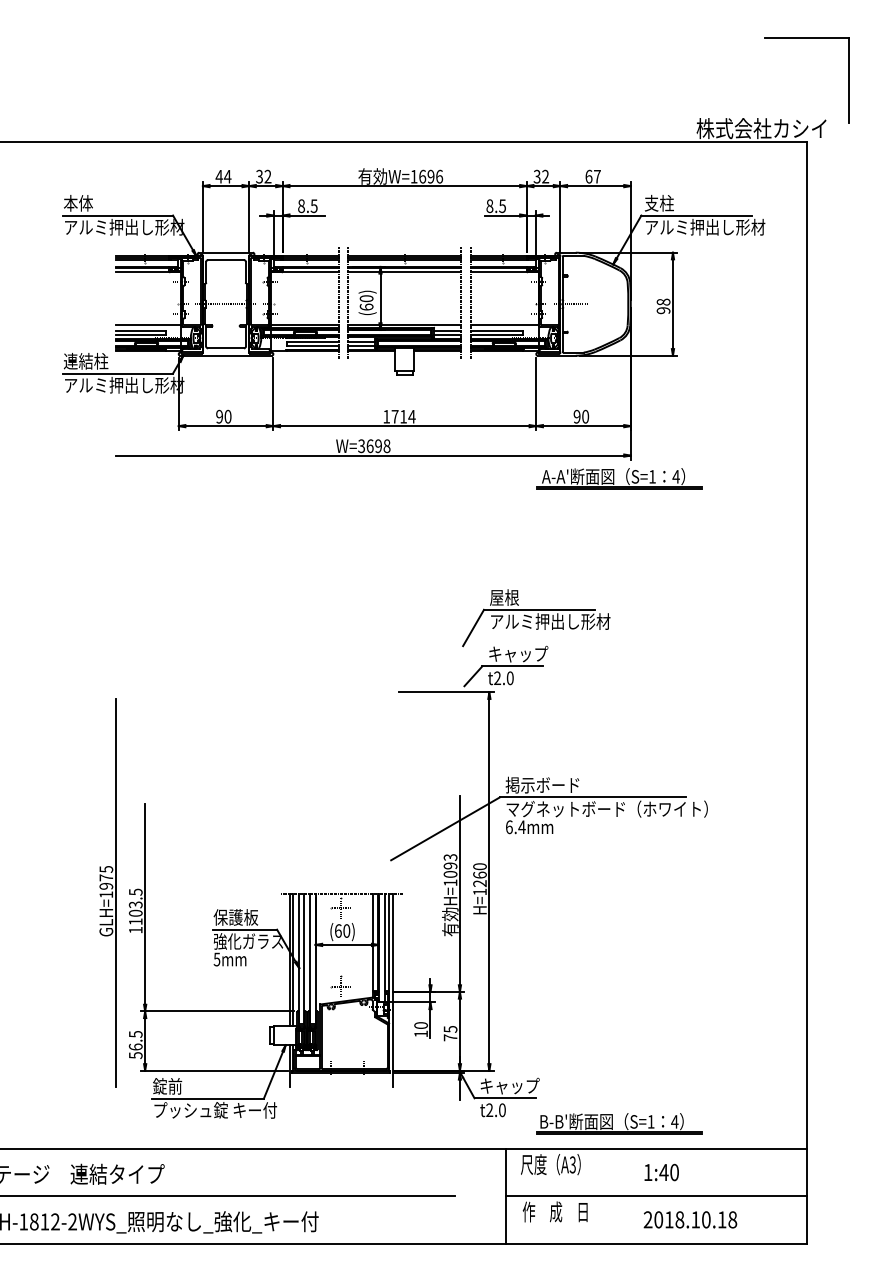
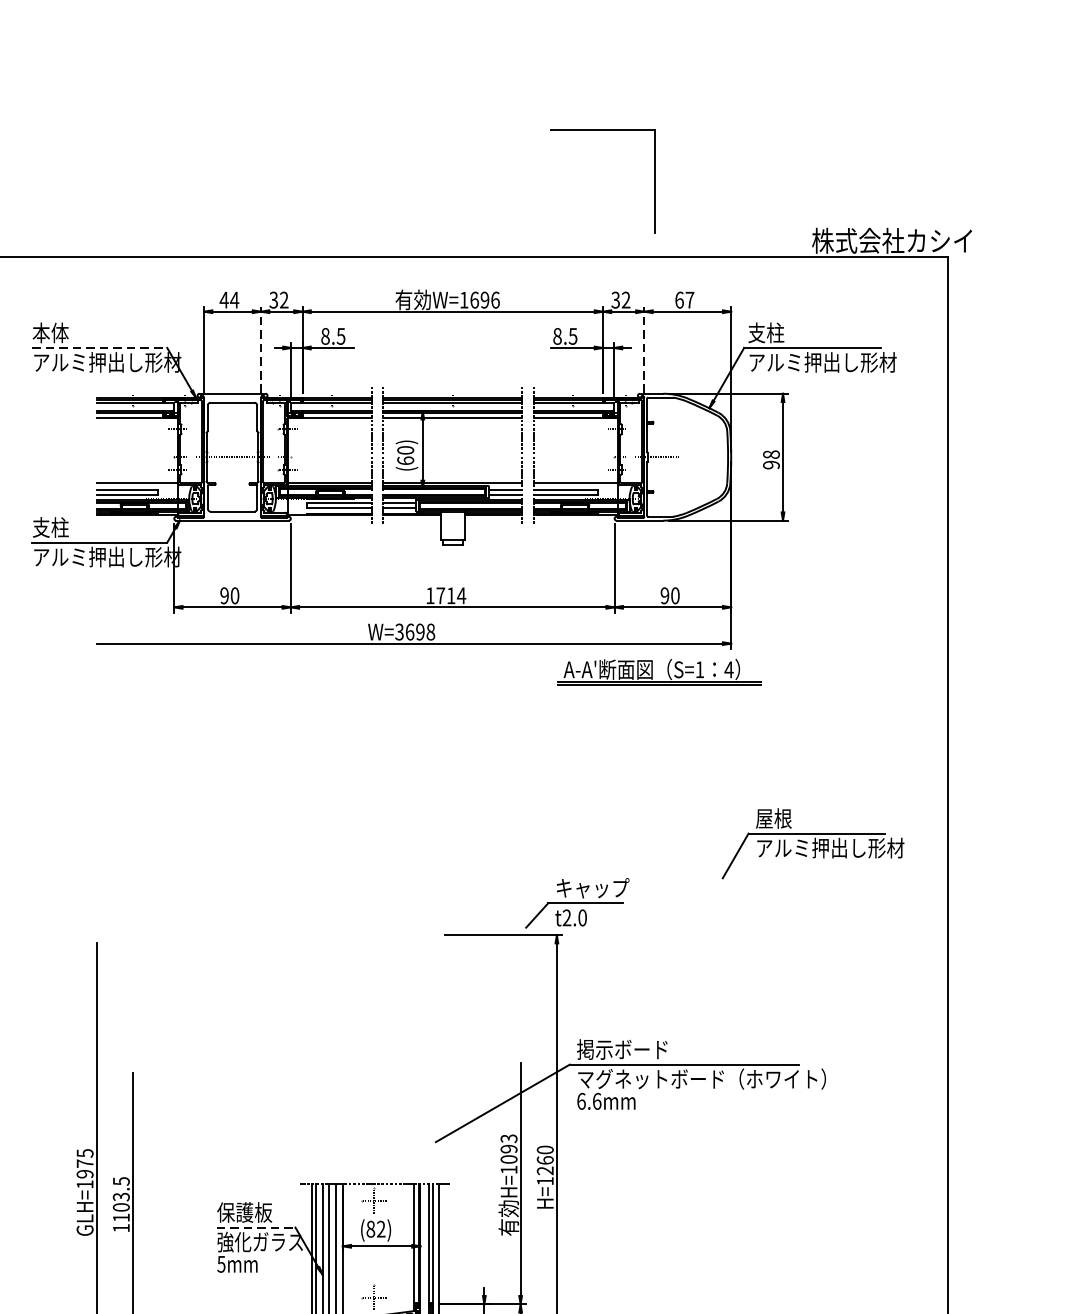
part: (806, 38) -> (602, 129), moved
line: (118, 215) -> (100, 347), solid -> dashed
line: (249, 216) -> (261, 349), solid -> dashed
line: (560, 216) -> (644, 349), solid -> dashed
text: (86, 360) -> (60, 526), 連結柱 -> 支柱
part: (619, 478) -> (659, 671), moved
part: (536, 618) -> (813, 844), moved
text: (521, 827) -> (596, 1101), 6.4mm -> 6.6mm
line: (245, 929) -> (256, 1227), solid -> dashed
text: (342, 930) -> (375, 1228), (60) -> (82)

